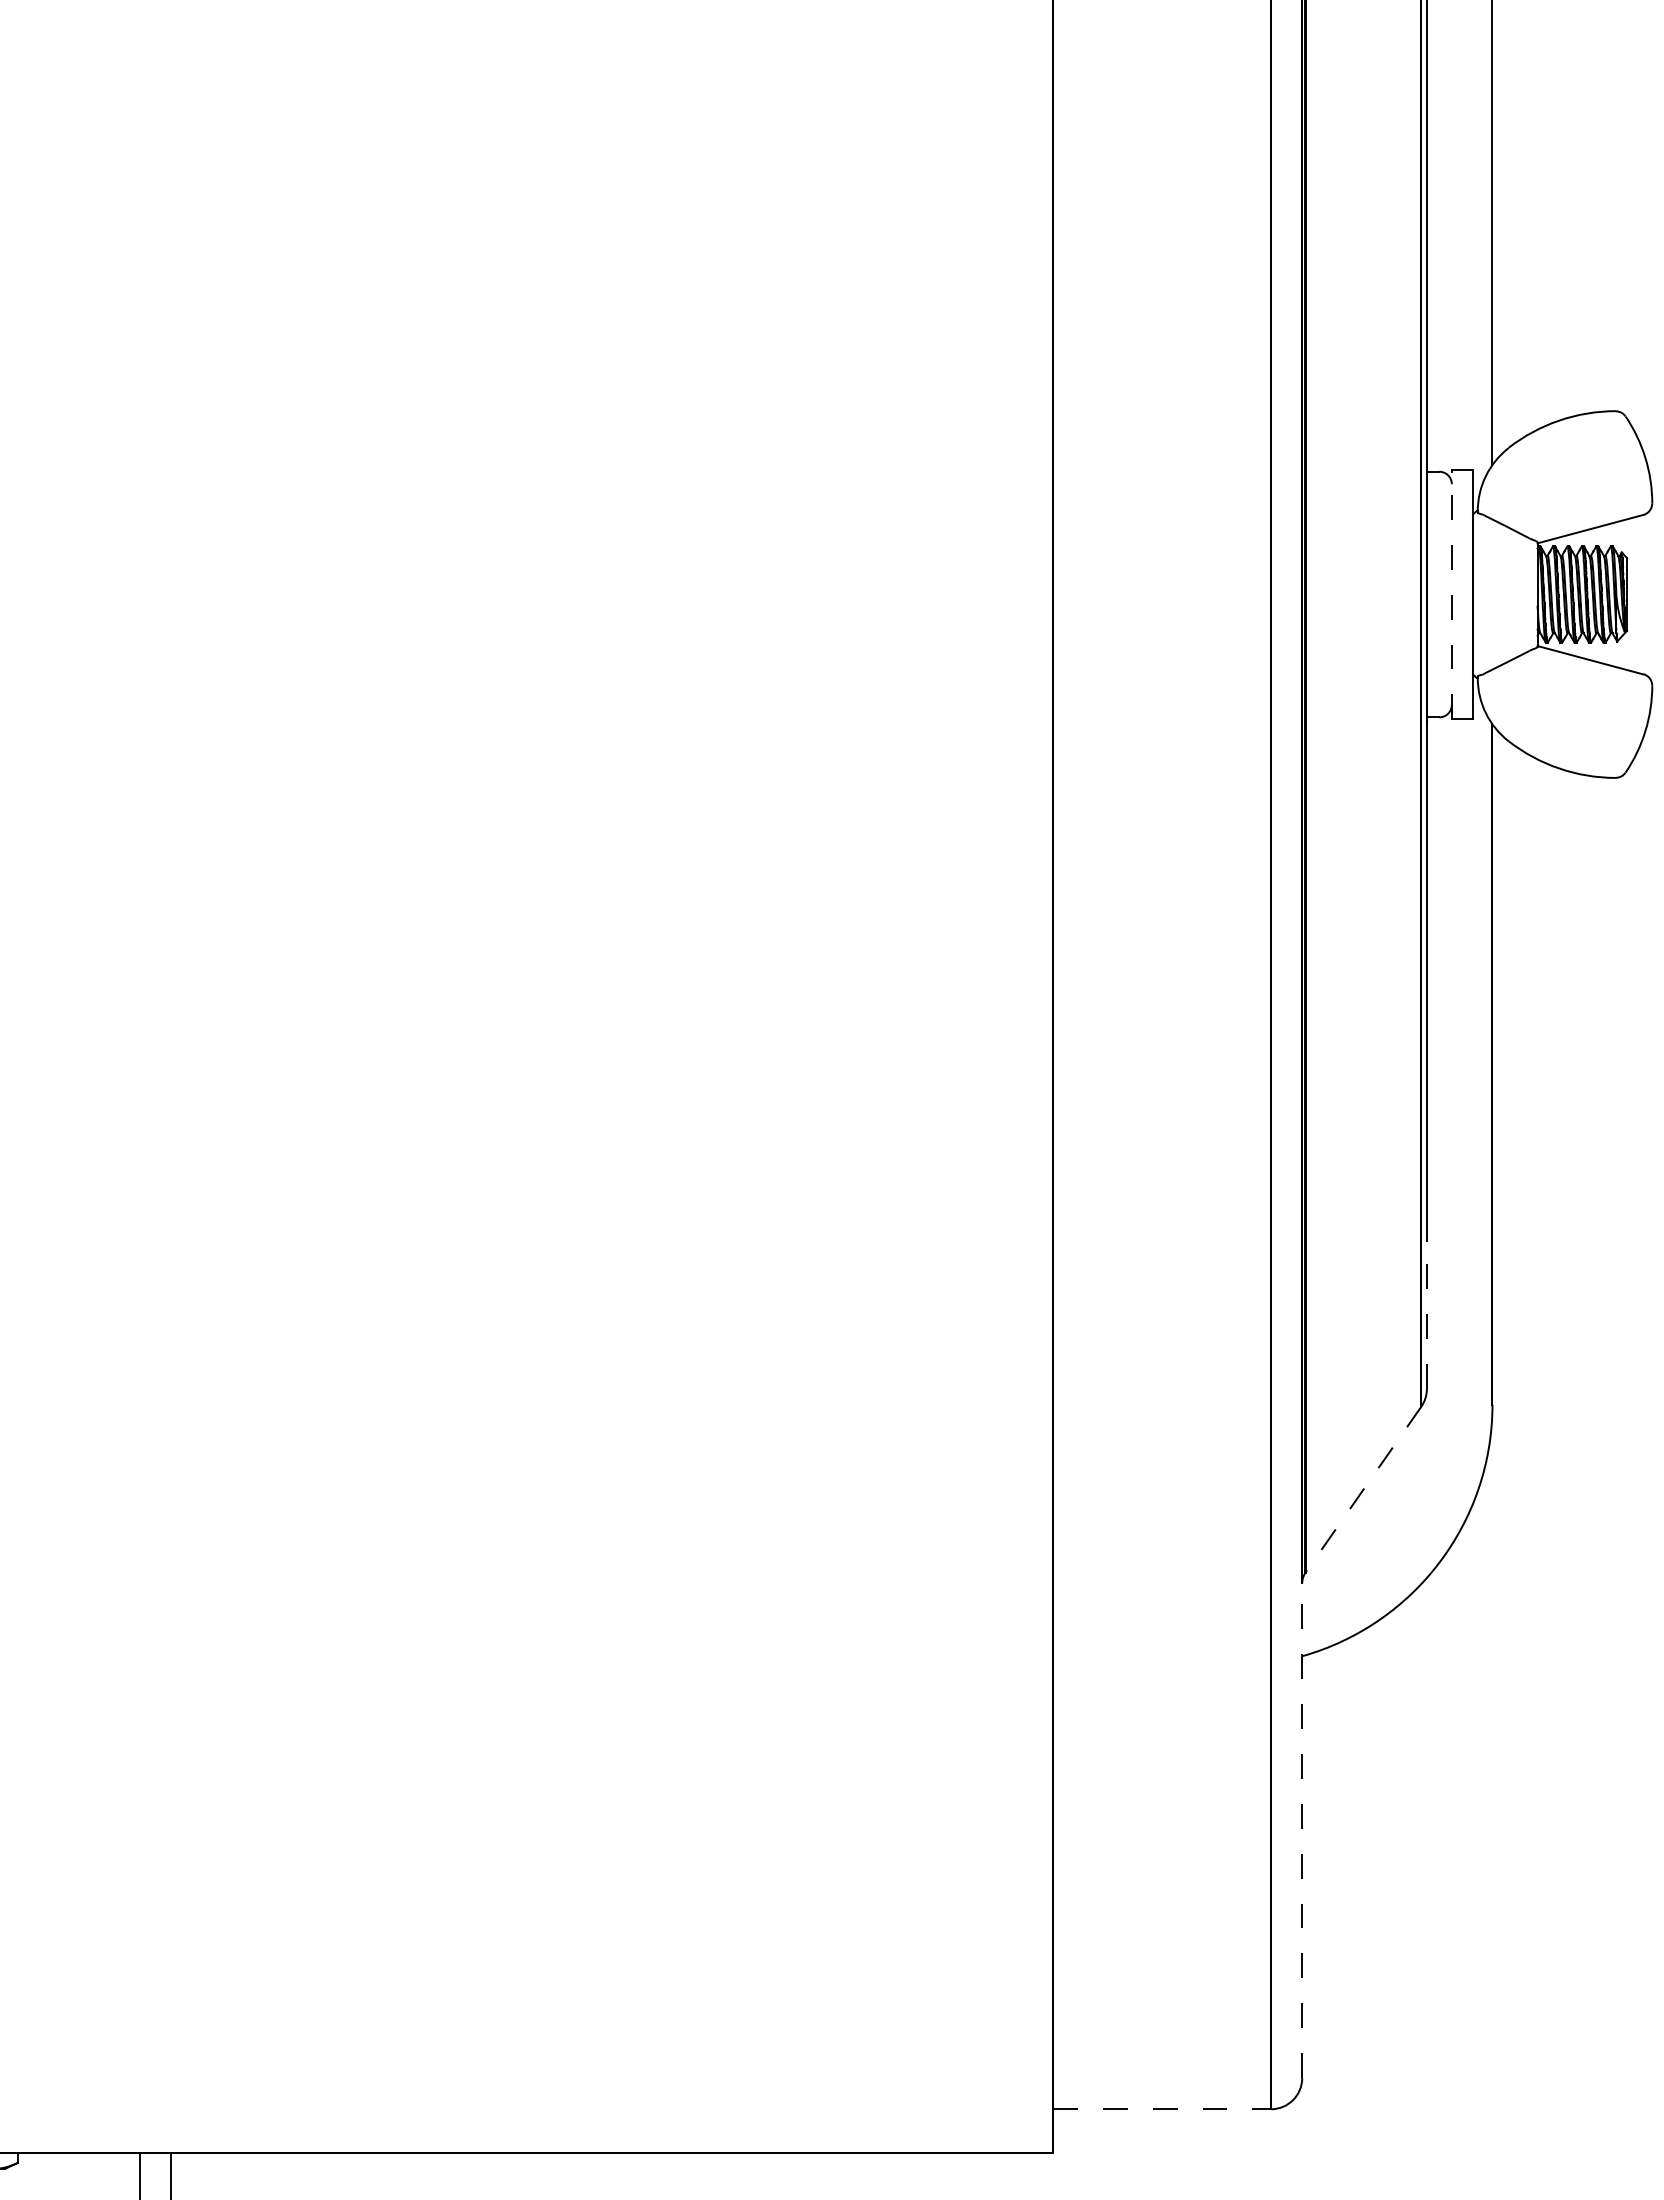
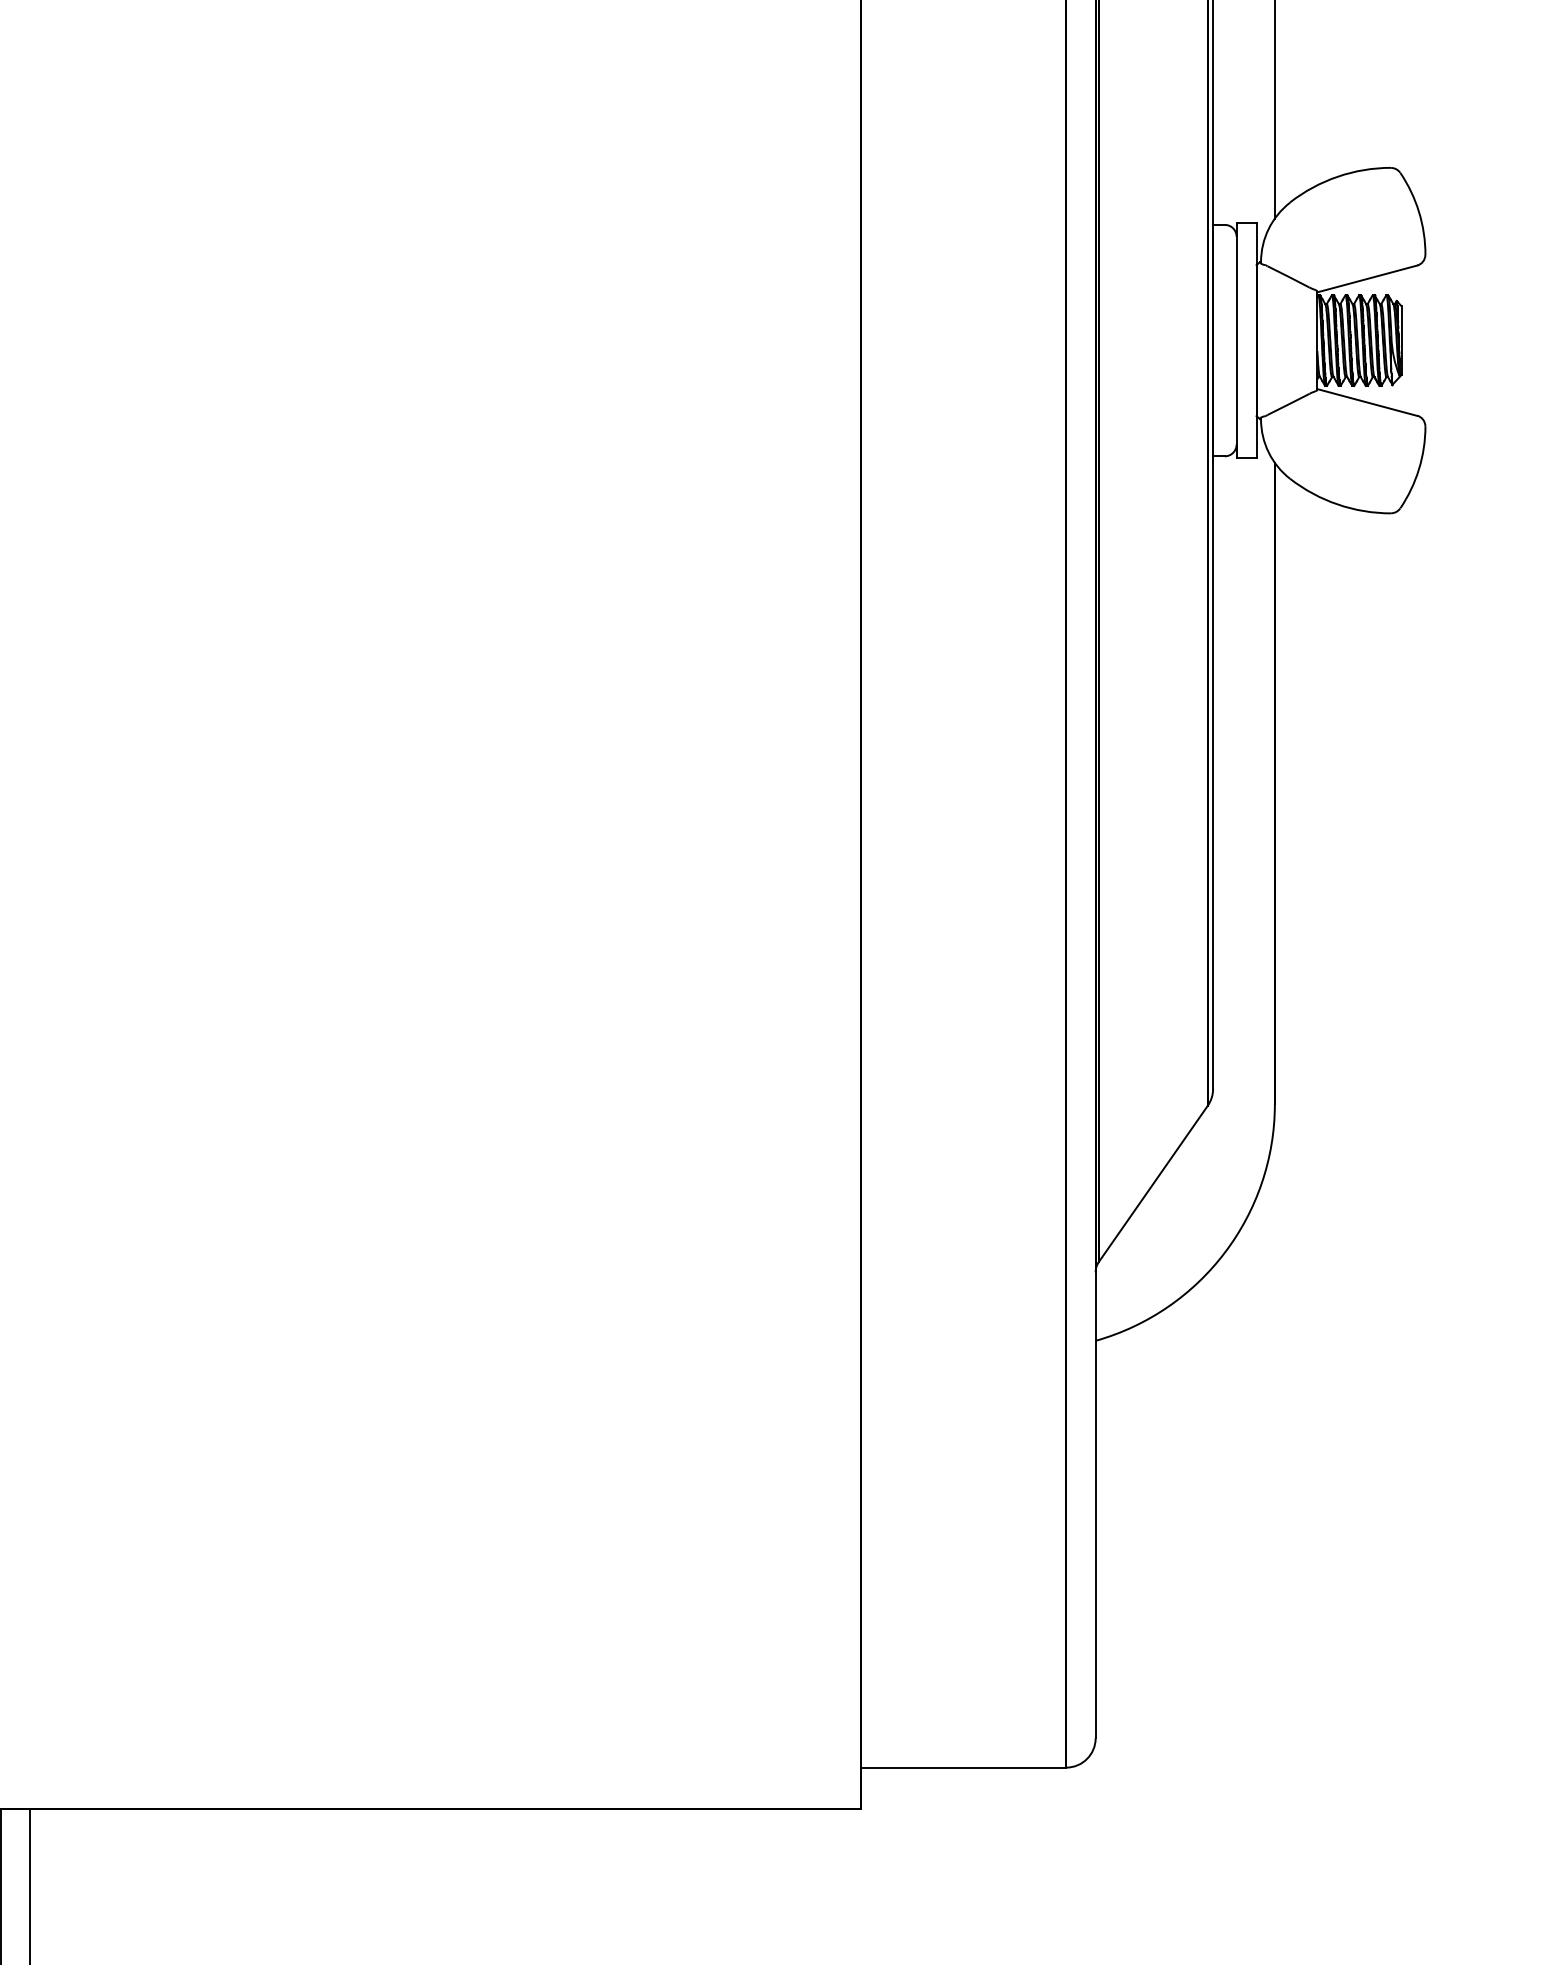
line: (1451, 594) -> (1236, 340), dashed -> solid
line: (1426, 1315) -> (1212, 1019), dashed -> solid
line: (1363, 1490) -> (1153, 1184), dashed -> solid
line: (1302, 1830) -> (1095, 1504), dashed -> solid
line: (1162, 2109) -> (964, 1767), dashed -> solid

